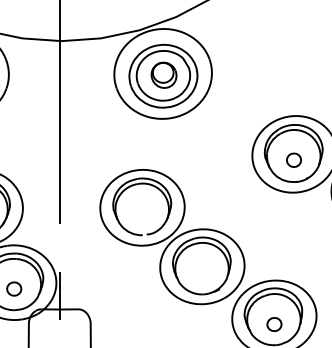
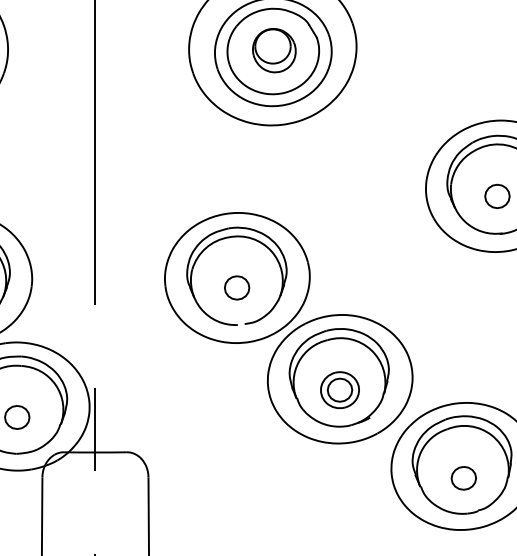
part: (142, 213) -> (237, 287), added
part: (202, 272) -> (340, 389), added

